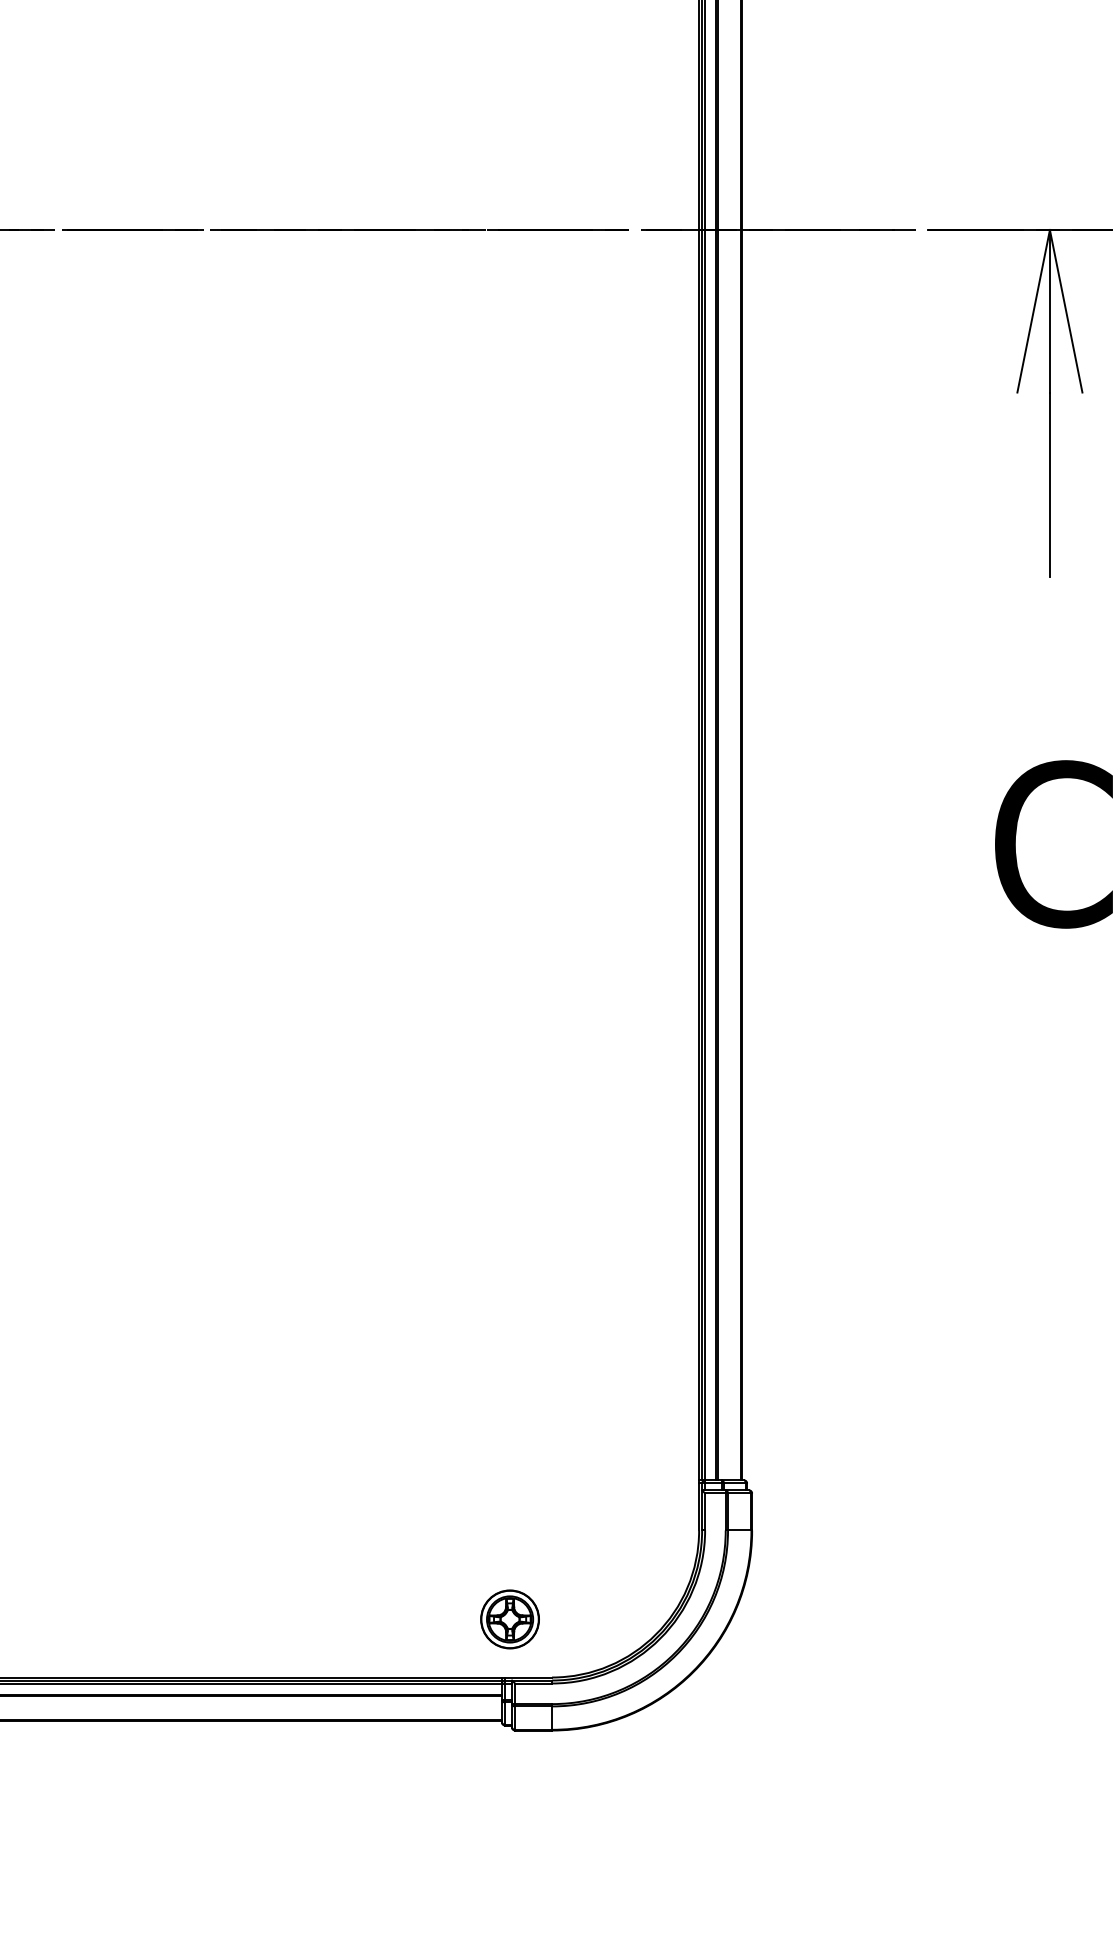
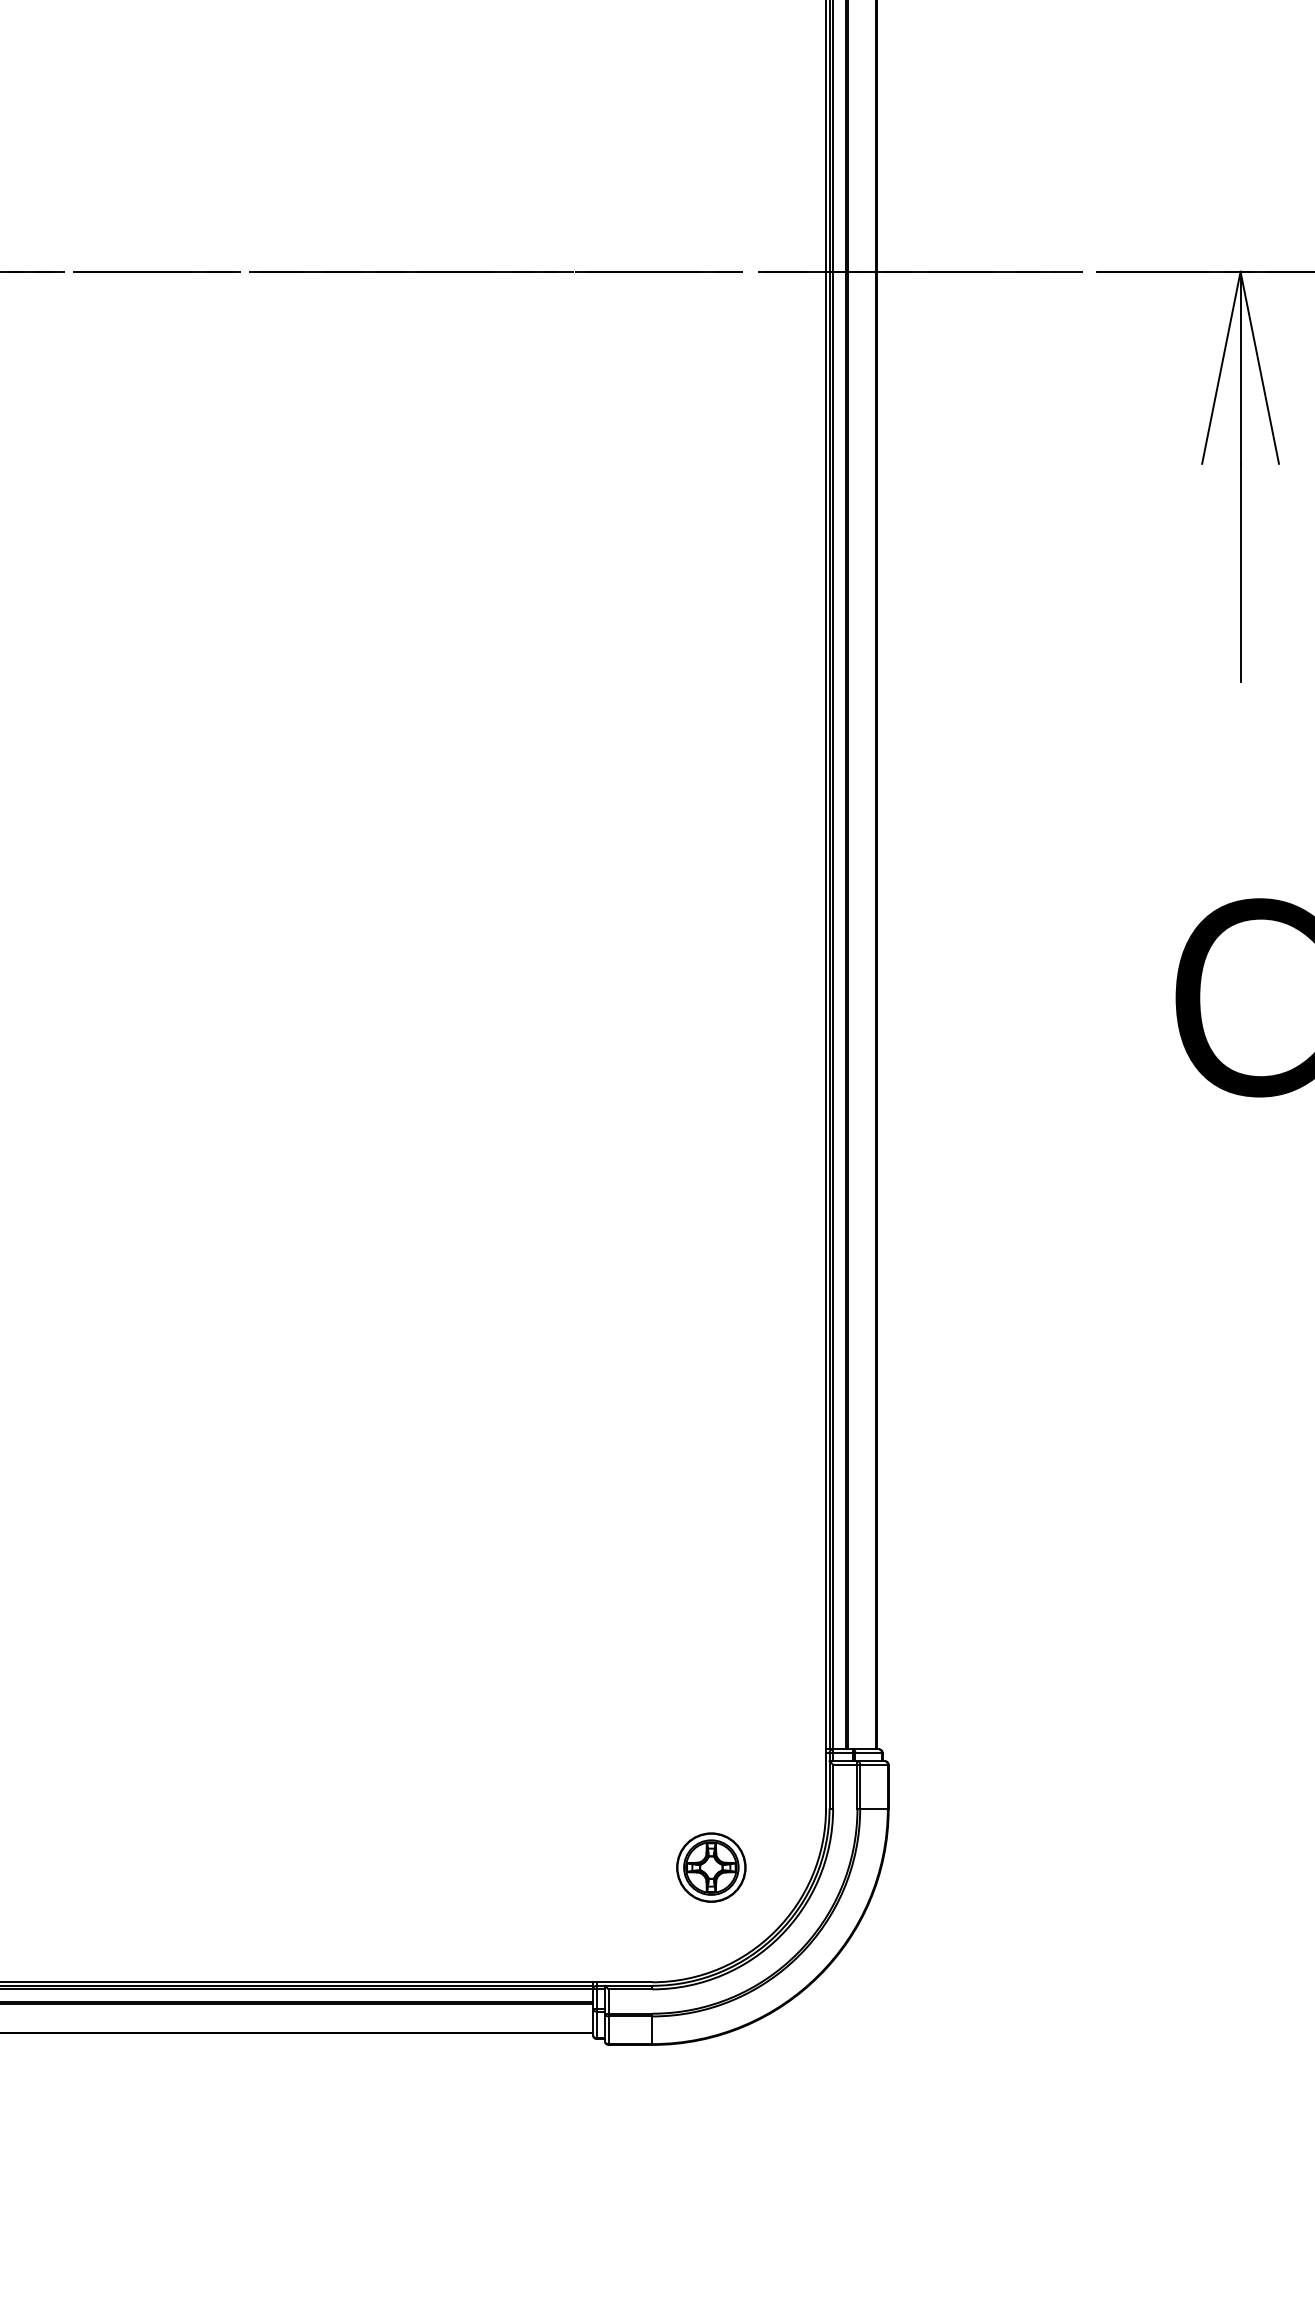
part: (509, 1619) -> (710, 1867), moved

